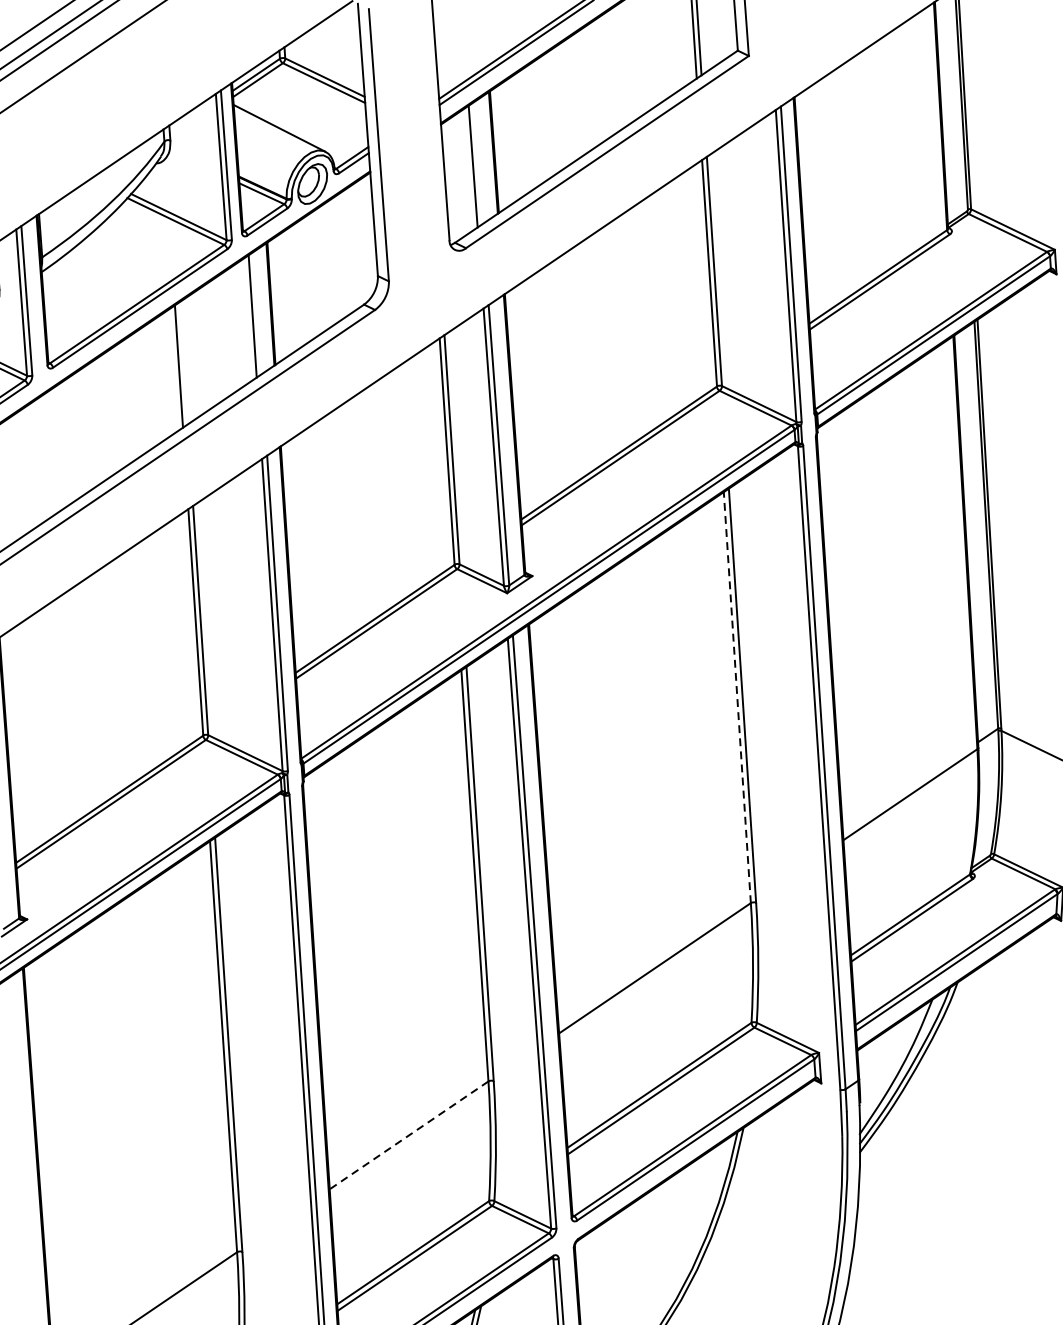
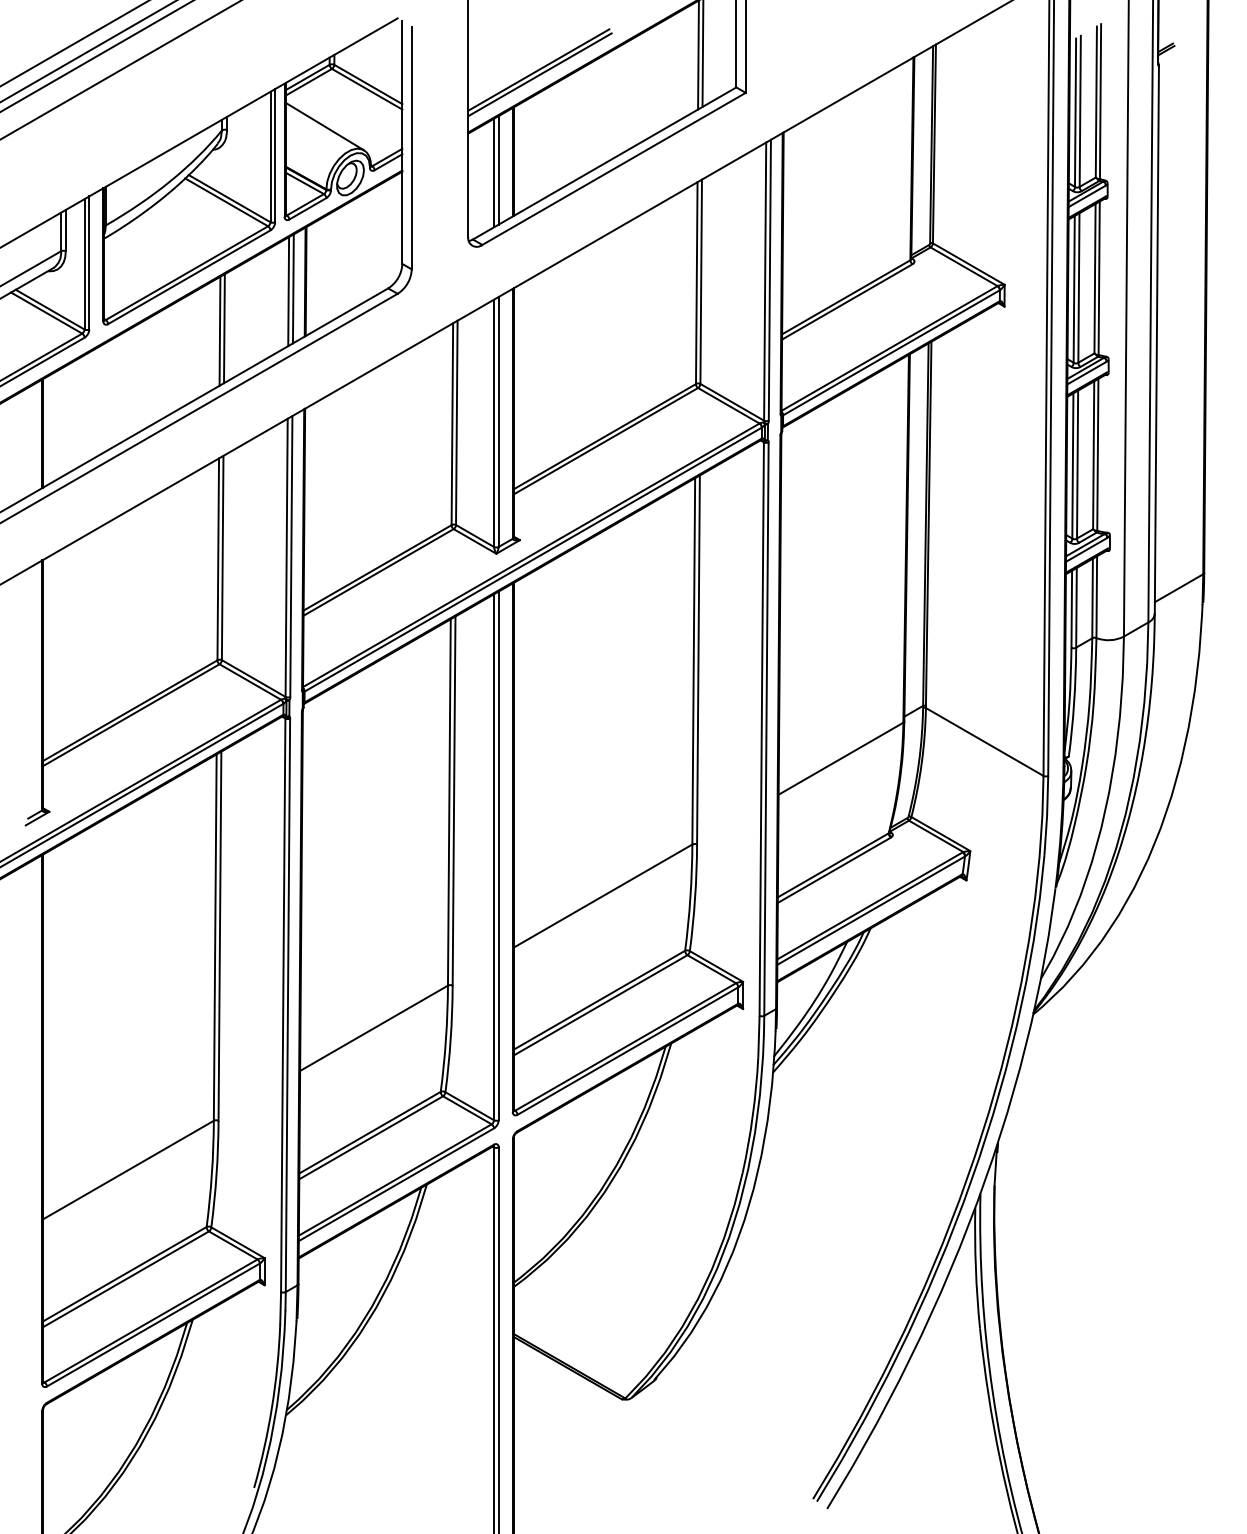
line: (477, 163) -> (498, 170), added
line: (256, 312) -> (292, 288), added
line: (183, 363) -> (224, 328), added
line: (736, 696) -> (693, 660), dashed -> solid
line: (408, 1135) -> (373, 1028), dashed -> solid

